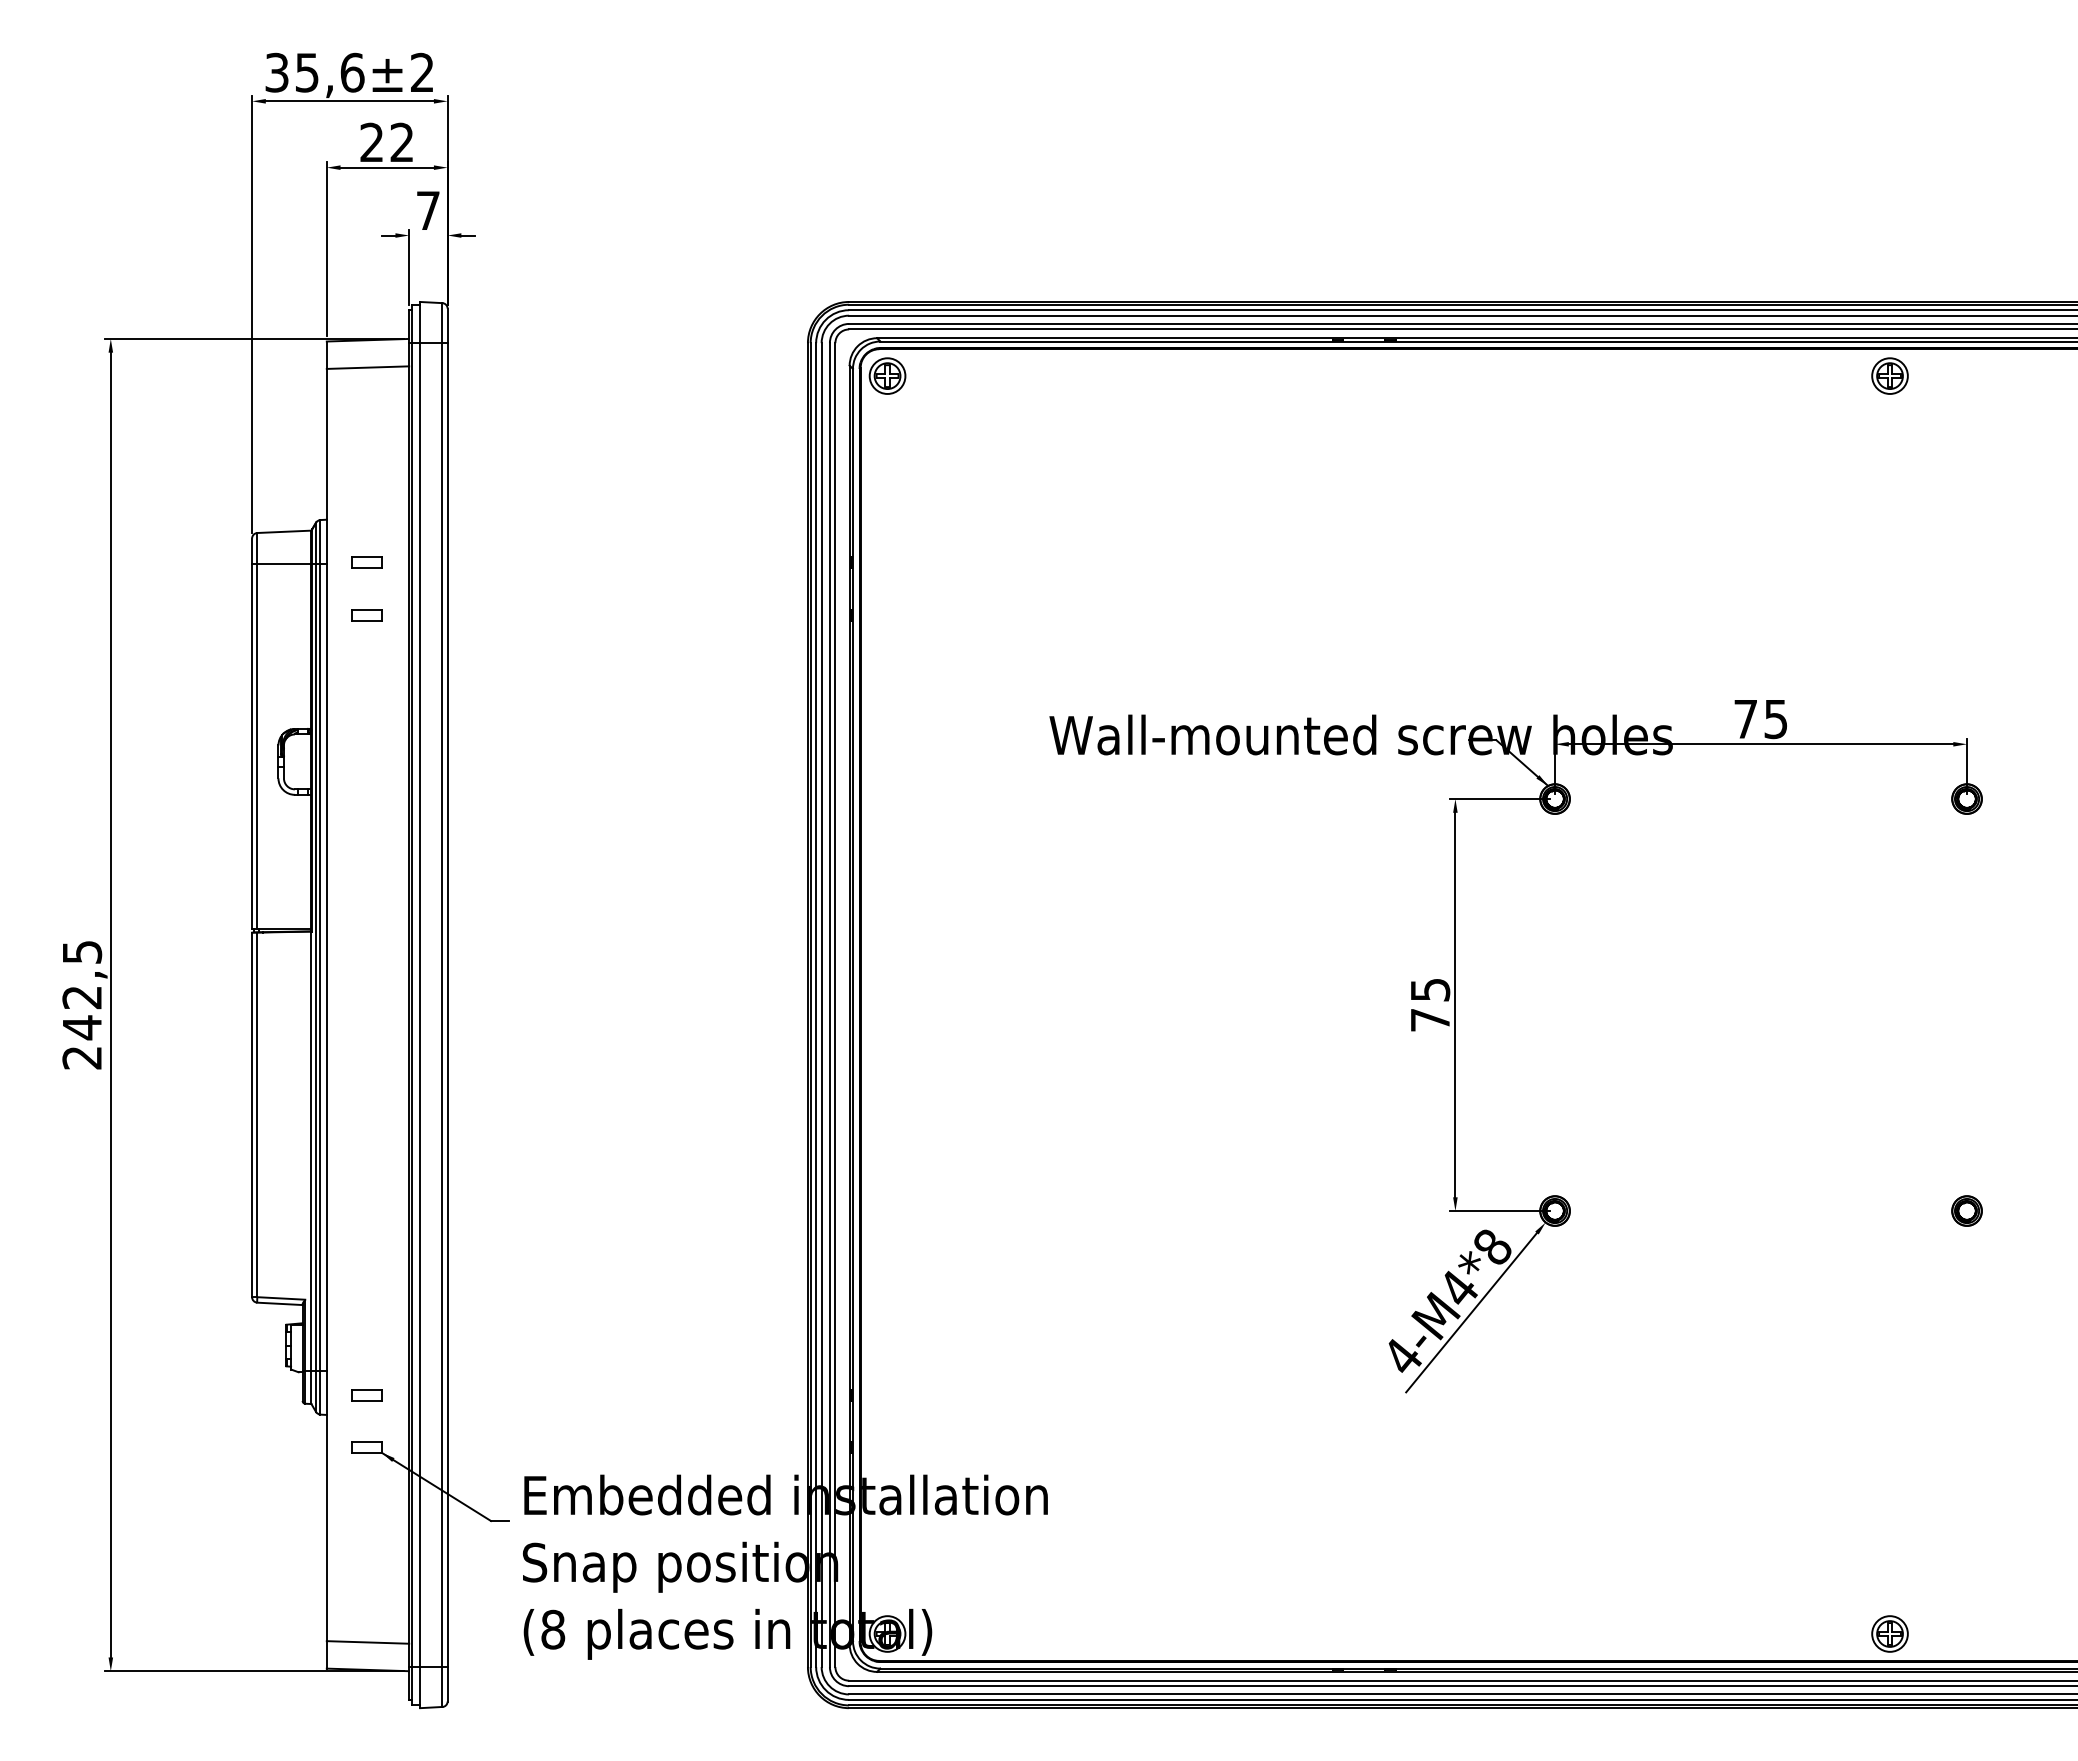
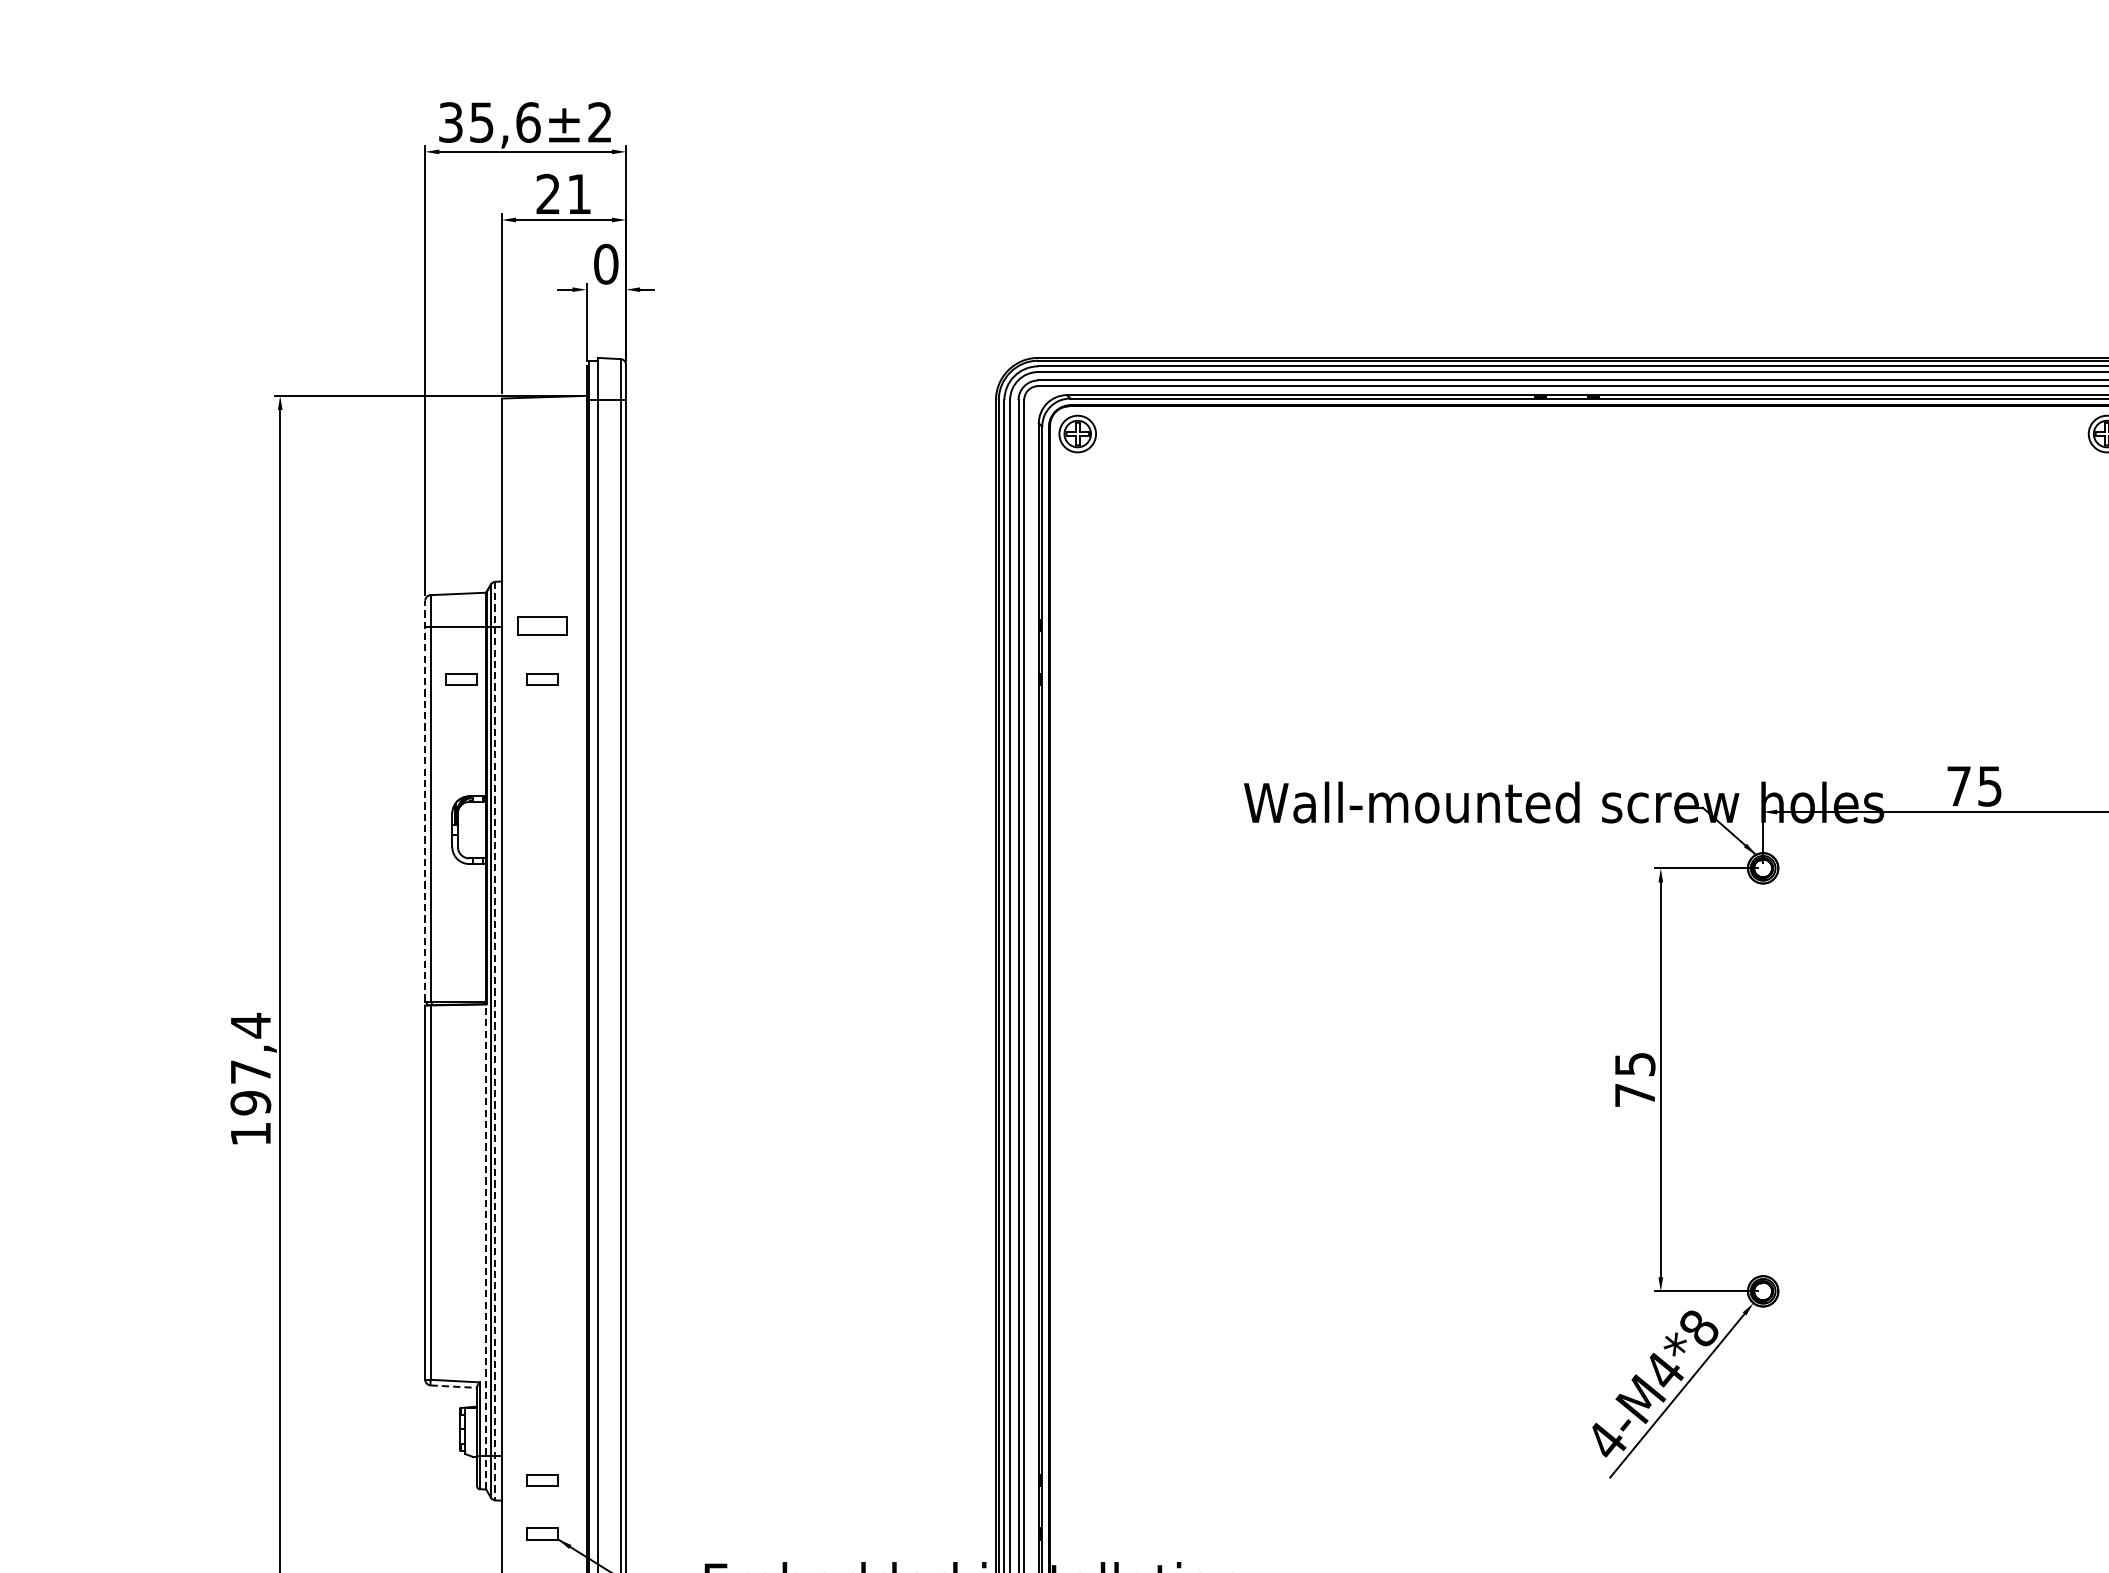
text: (401, 141) -> (578, 193), 22 -> 21
text: (428, 210) -> (606, 263), 7 -> 0
line: (367, 367) -> (543, 425), removed
part: (366, 562) -> (542, 625), size x1.6
part: (287, 615) -> (461, 679), added
line: (252, 733) -> (425, 801), solid -> dashed
line: (320, 967) -> (495, 1041), solid -> dashed
text: (82, 1004) -> (251, 1079), 242,5 -> 197,4
line: (311, 1166) -> (486, 1245), solid -> dashed
line: (279, 1303) -> (453, 1386), solid -> dashed

